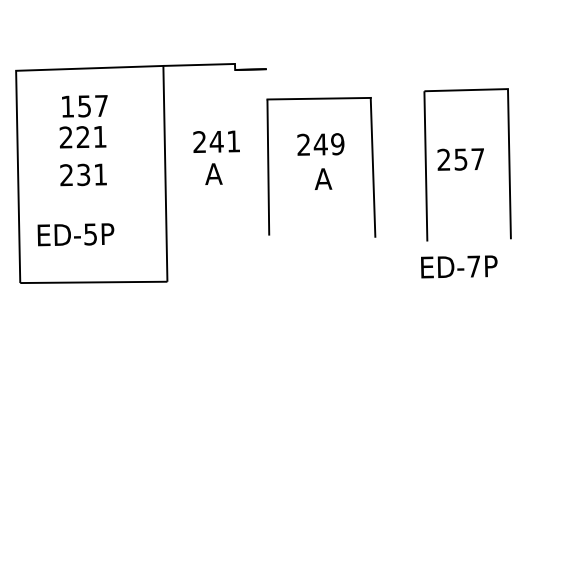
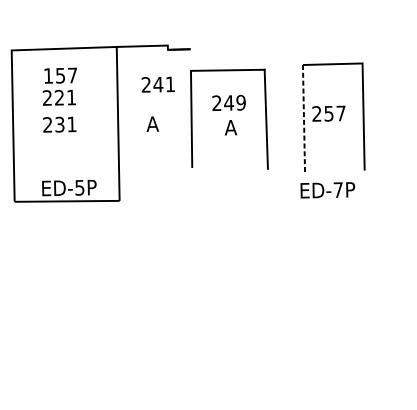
text: (216, 141) -> (158, 84), moved
line: (425, 166) -> (303, 118), solid -> dashed
text: (75, 234) -> (69, 187), moved

